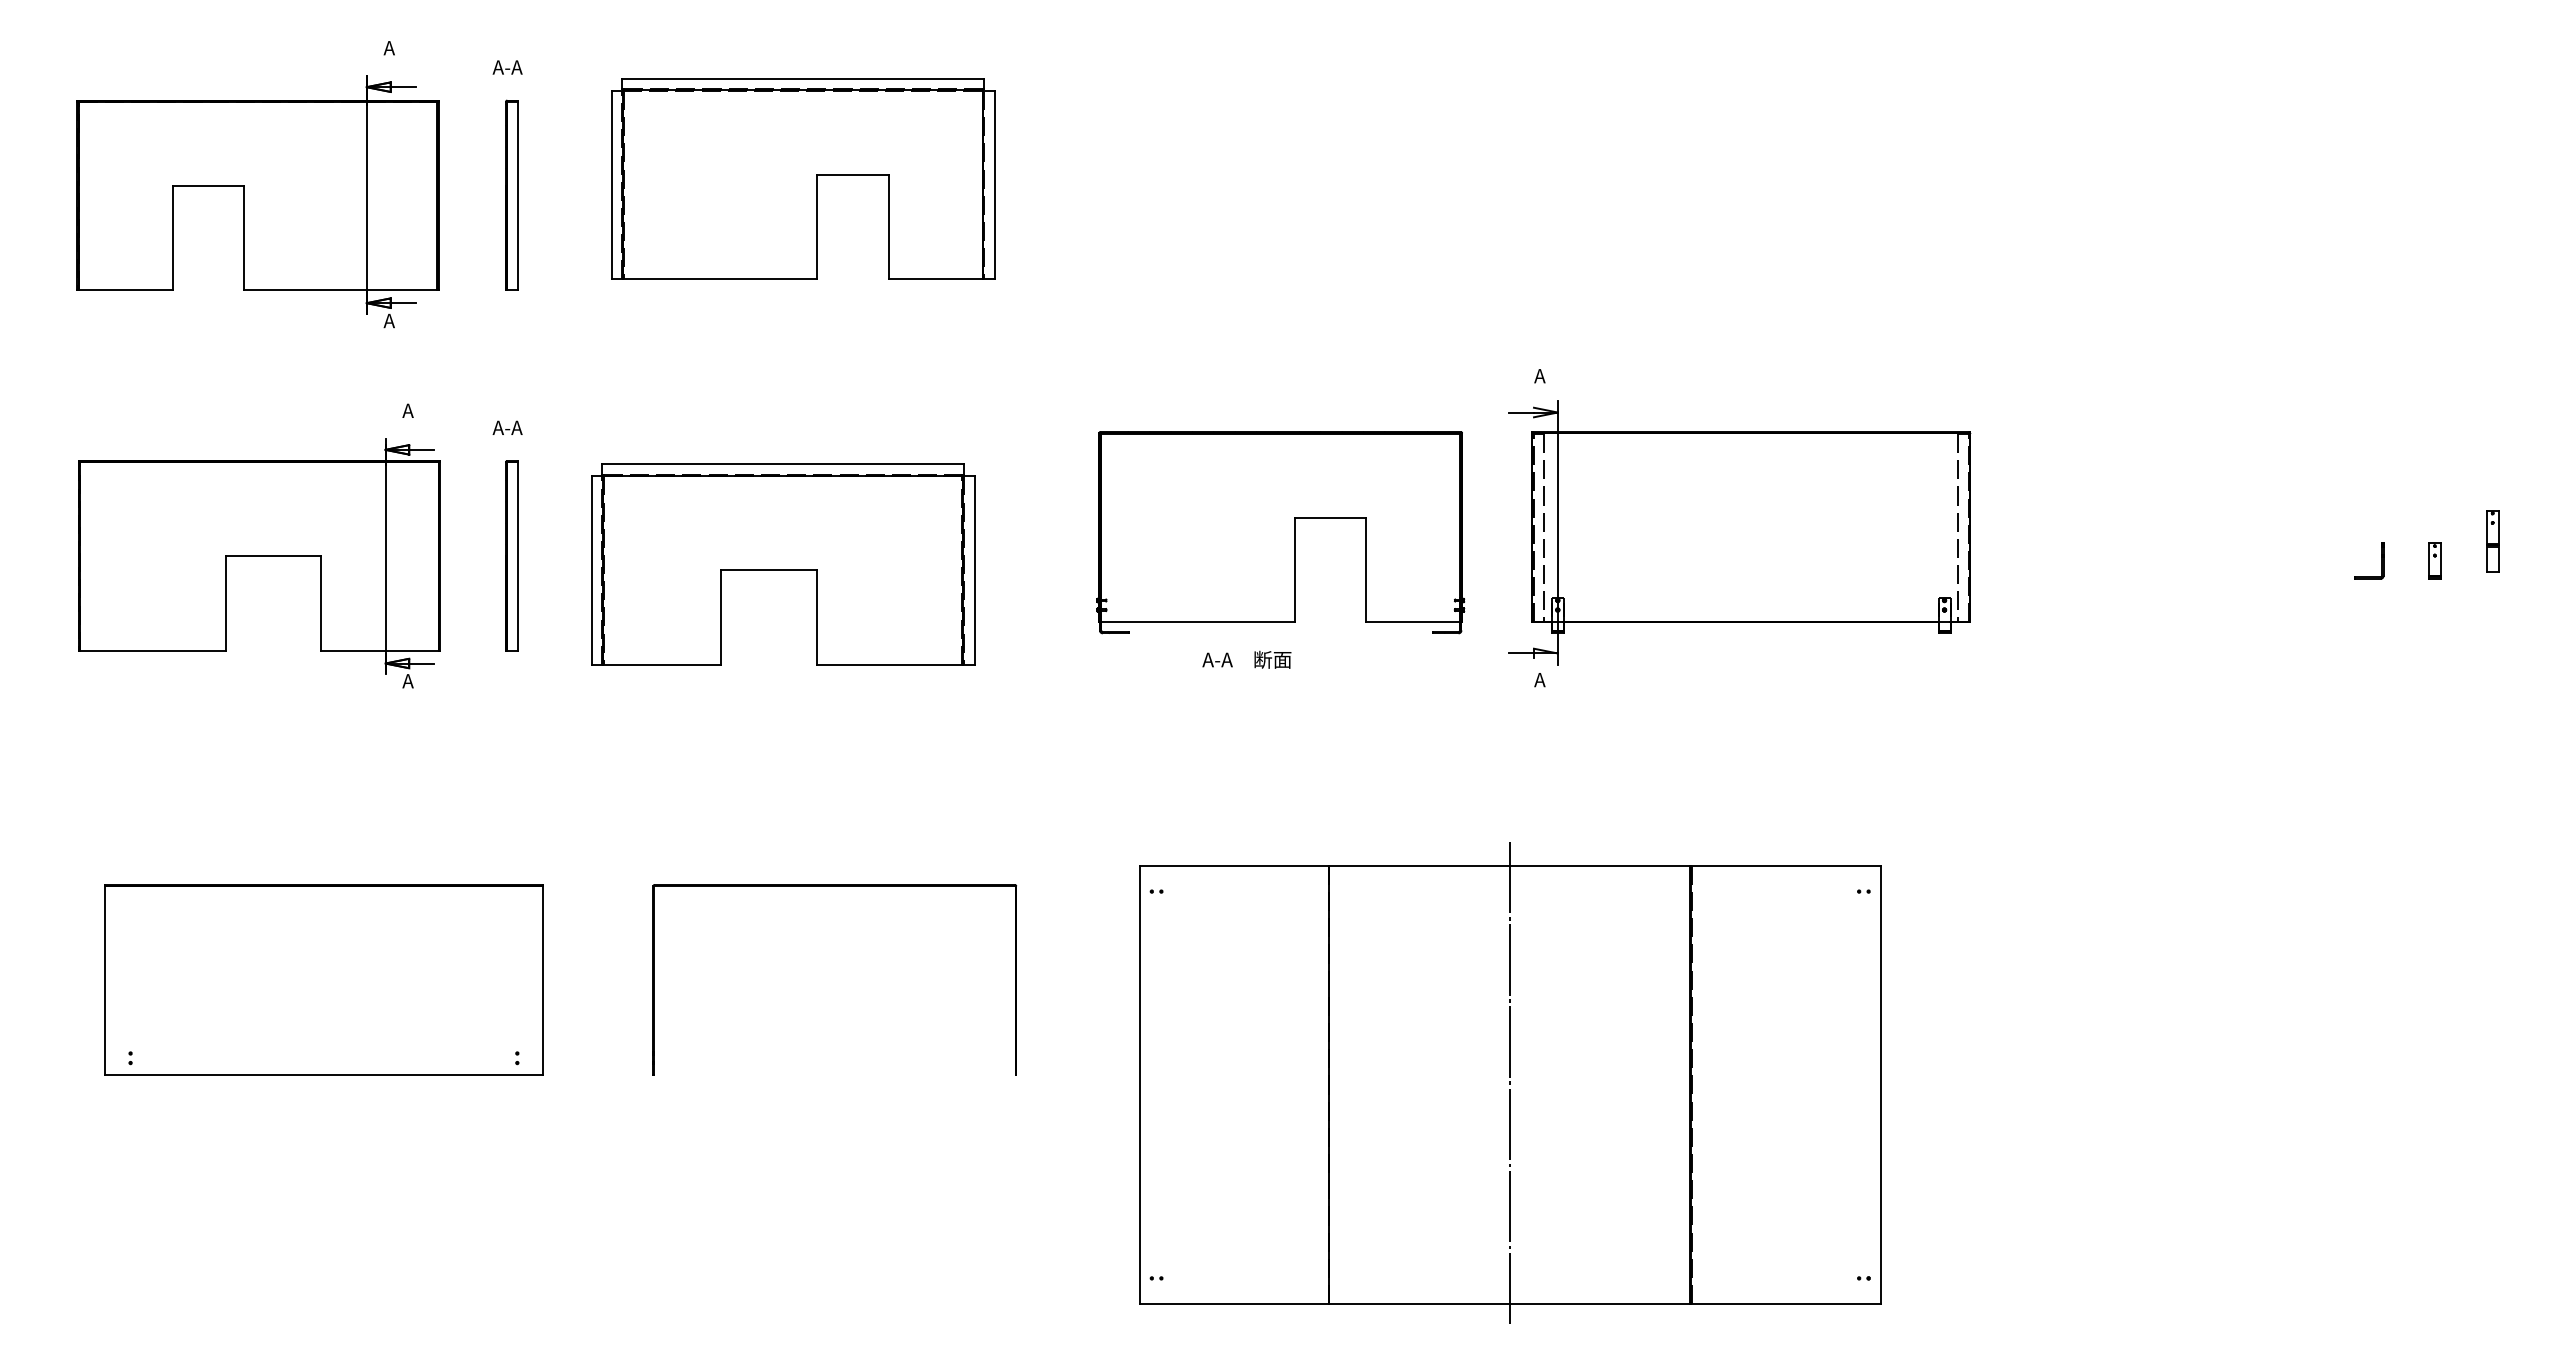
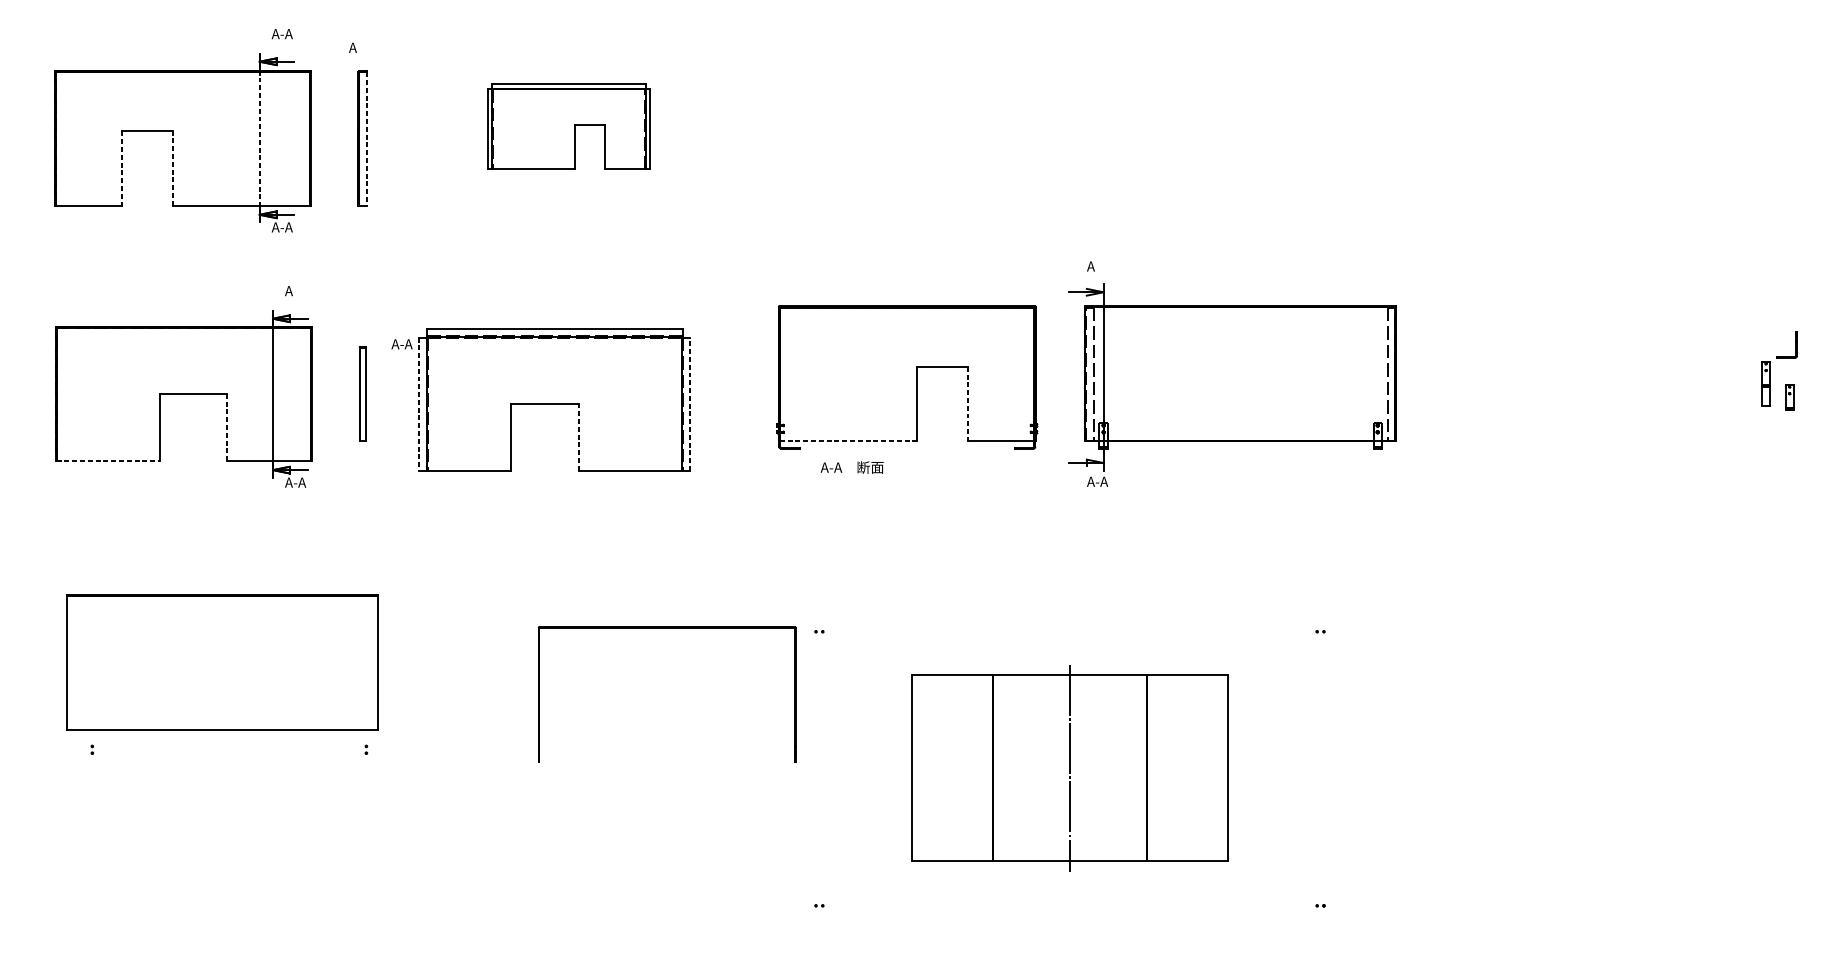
text: (404, 48) -> (286, 34), A -> A-A
text: (513, 67) -> (363, 47), A-A -> A
part: (803, 178) -> (569, 126), size x0.6
line: (366, 195) -> (259, 138), solid -> dashed
line: (517, 196) -> (366, 139), solid -> dashed
line: (243, 237) -> (172, 168), solid -> dashed
line: (172, 238) -> (122, 168), solid -> dashed
text: (404, 320) -> (286, 227), A -> A-A
text: (507, 427) -> (401, 343), moved
part: (511, 555) -> (362, 393), size x0.7
part: (2381, 560) -> (1795, 344), moved
part: (2434, 560) -> (1789, 397), moved
line: (974, 570) -> (690, 404), solid -> dashed
line: (1366, 570) -> (968, 404), solid -> dashed
line: (591, 571) -> (418, 404), solid -> dashed
line: (321, 603) -> (227, 427), solid -> dashed
line: (816, 617) -> (578, 437), solid -> dashed
line: (1198, 622) -> (849, 441), solid -> dashed
line: (153, 650) -> (108, 460), solid -> dashed
text: (1246, 659) -> (851, 467), moved
text: (1555, 680) -> (1102, 482), A -> A-A
text: (423, 681) -> (299, 482), A -> A-A
part: (834, 886) -> (666, 628), moved
part: (323, 979) -> (221, 662), moved
part: (1510, 1082) -> (1070, 767), size x0.6

